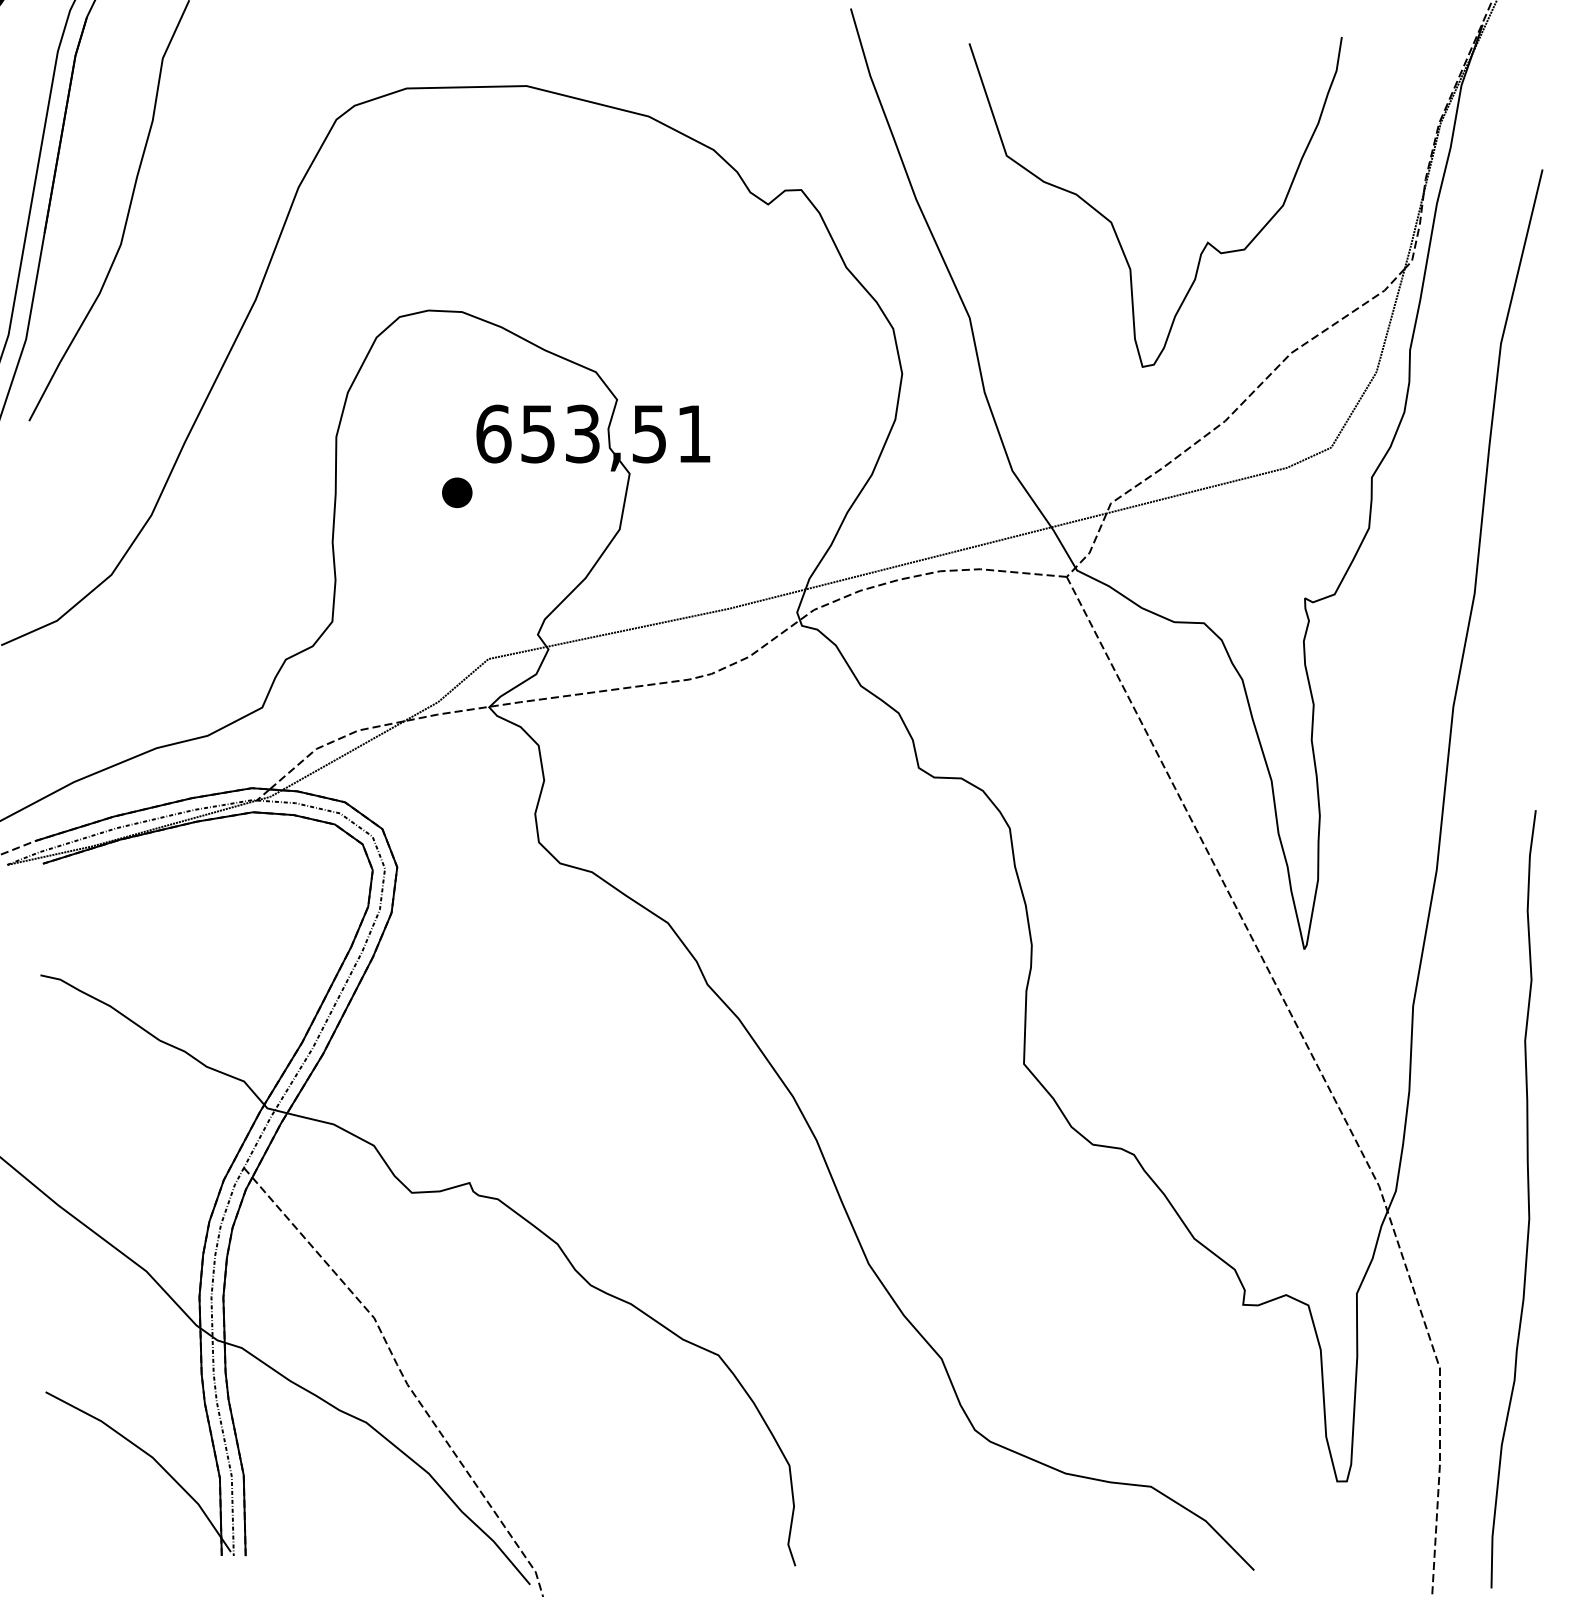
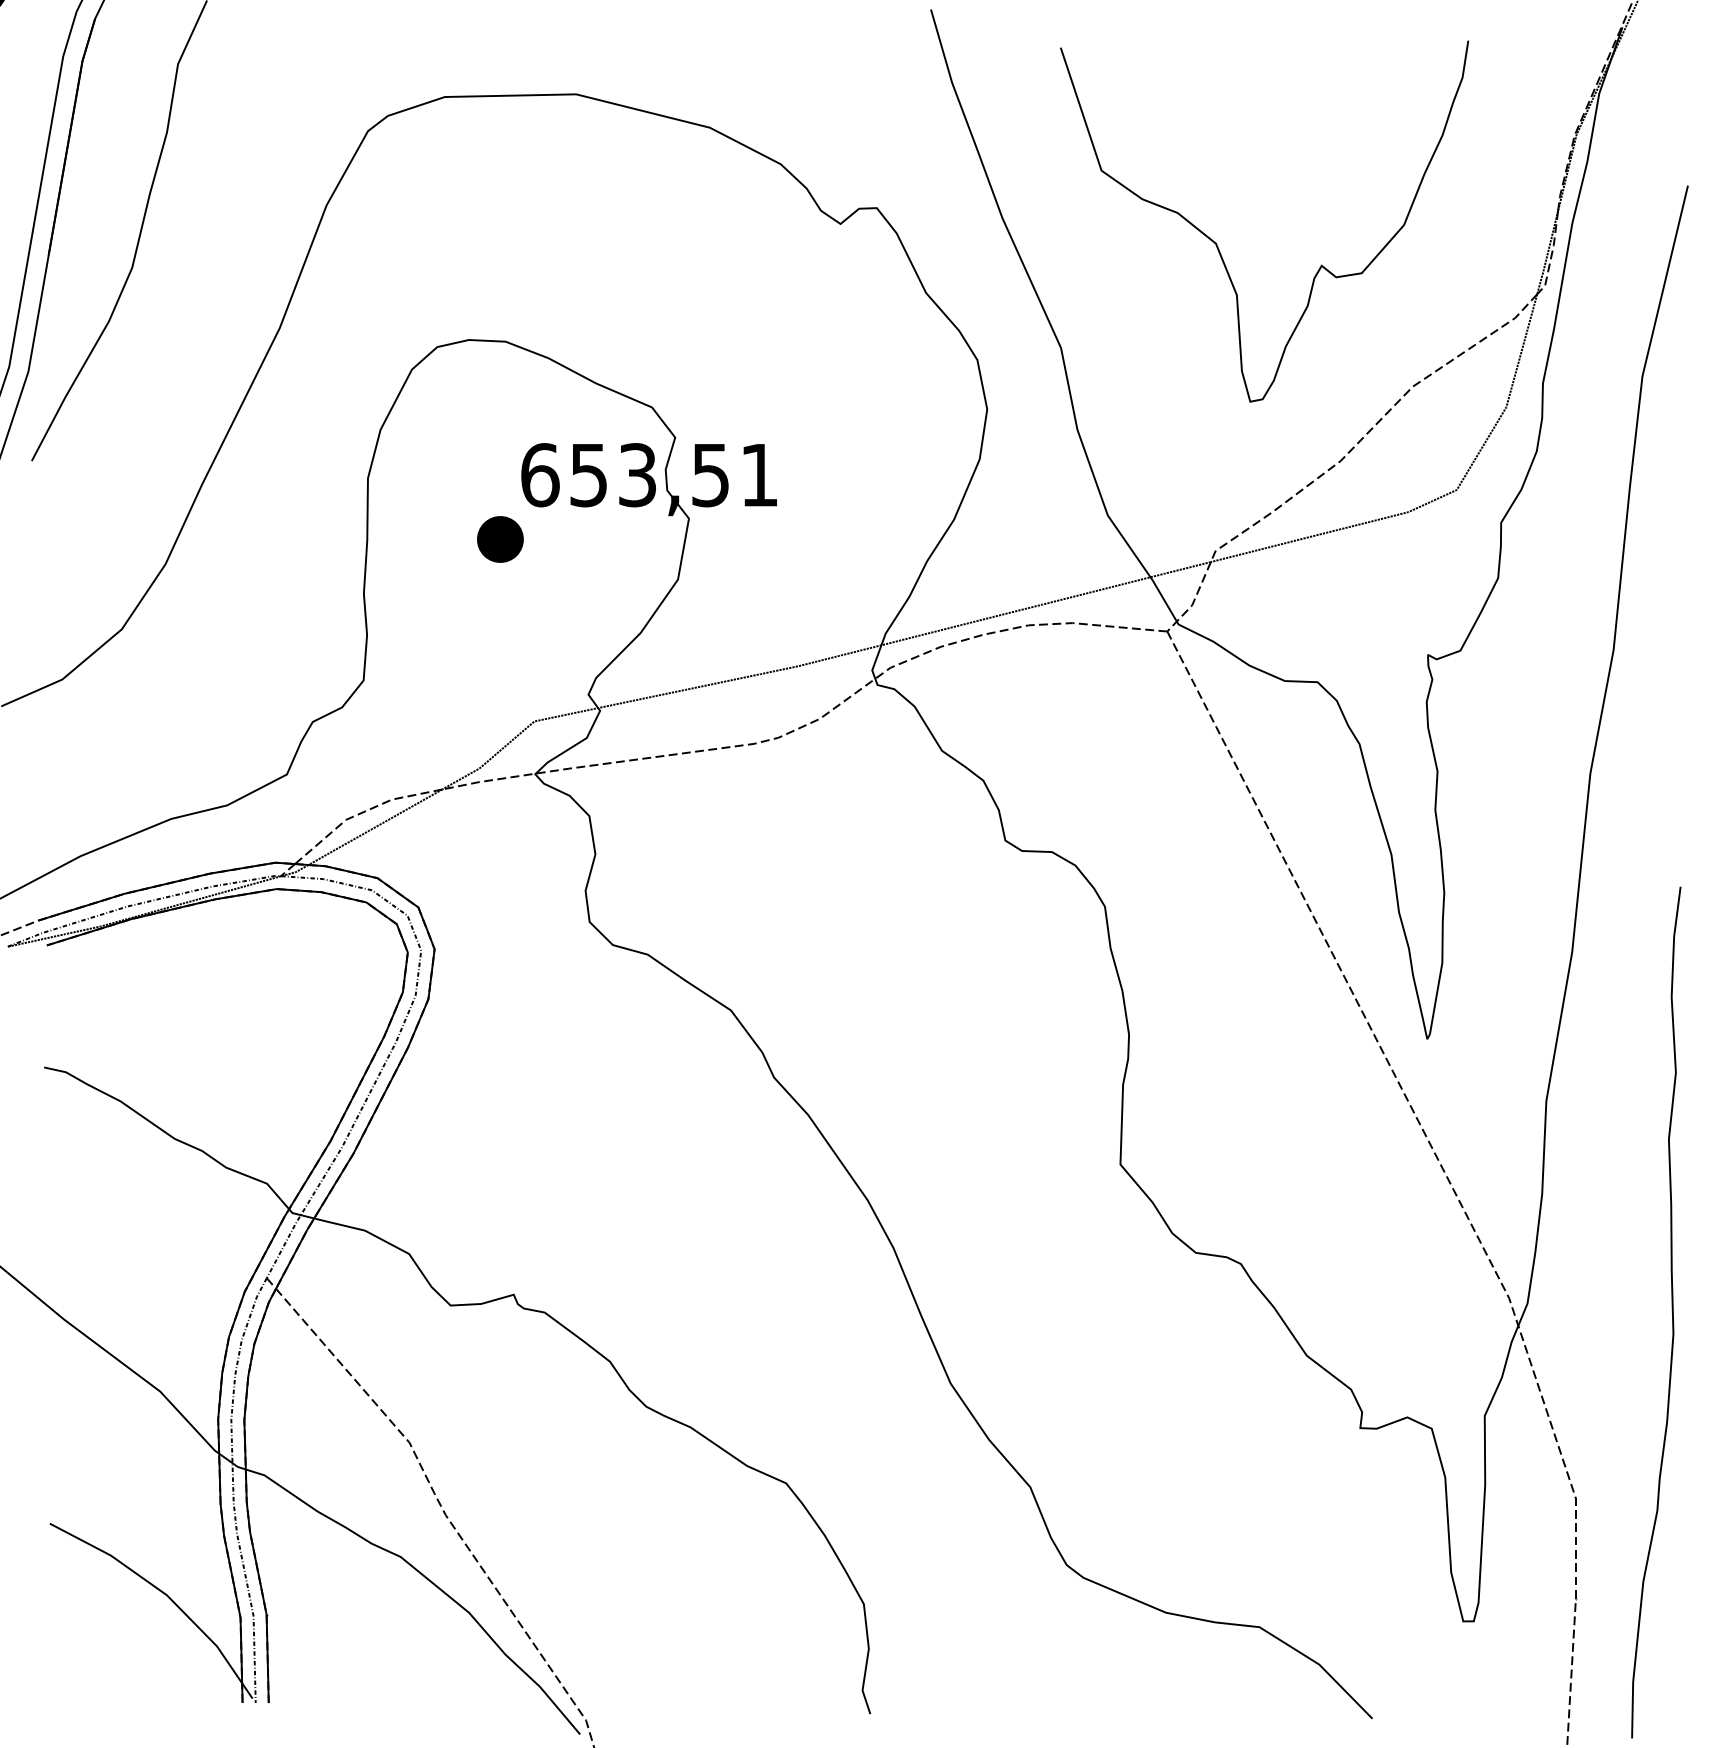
part: (456, 492) -> (499, 539), size x1.4

